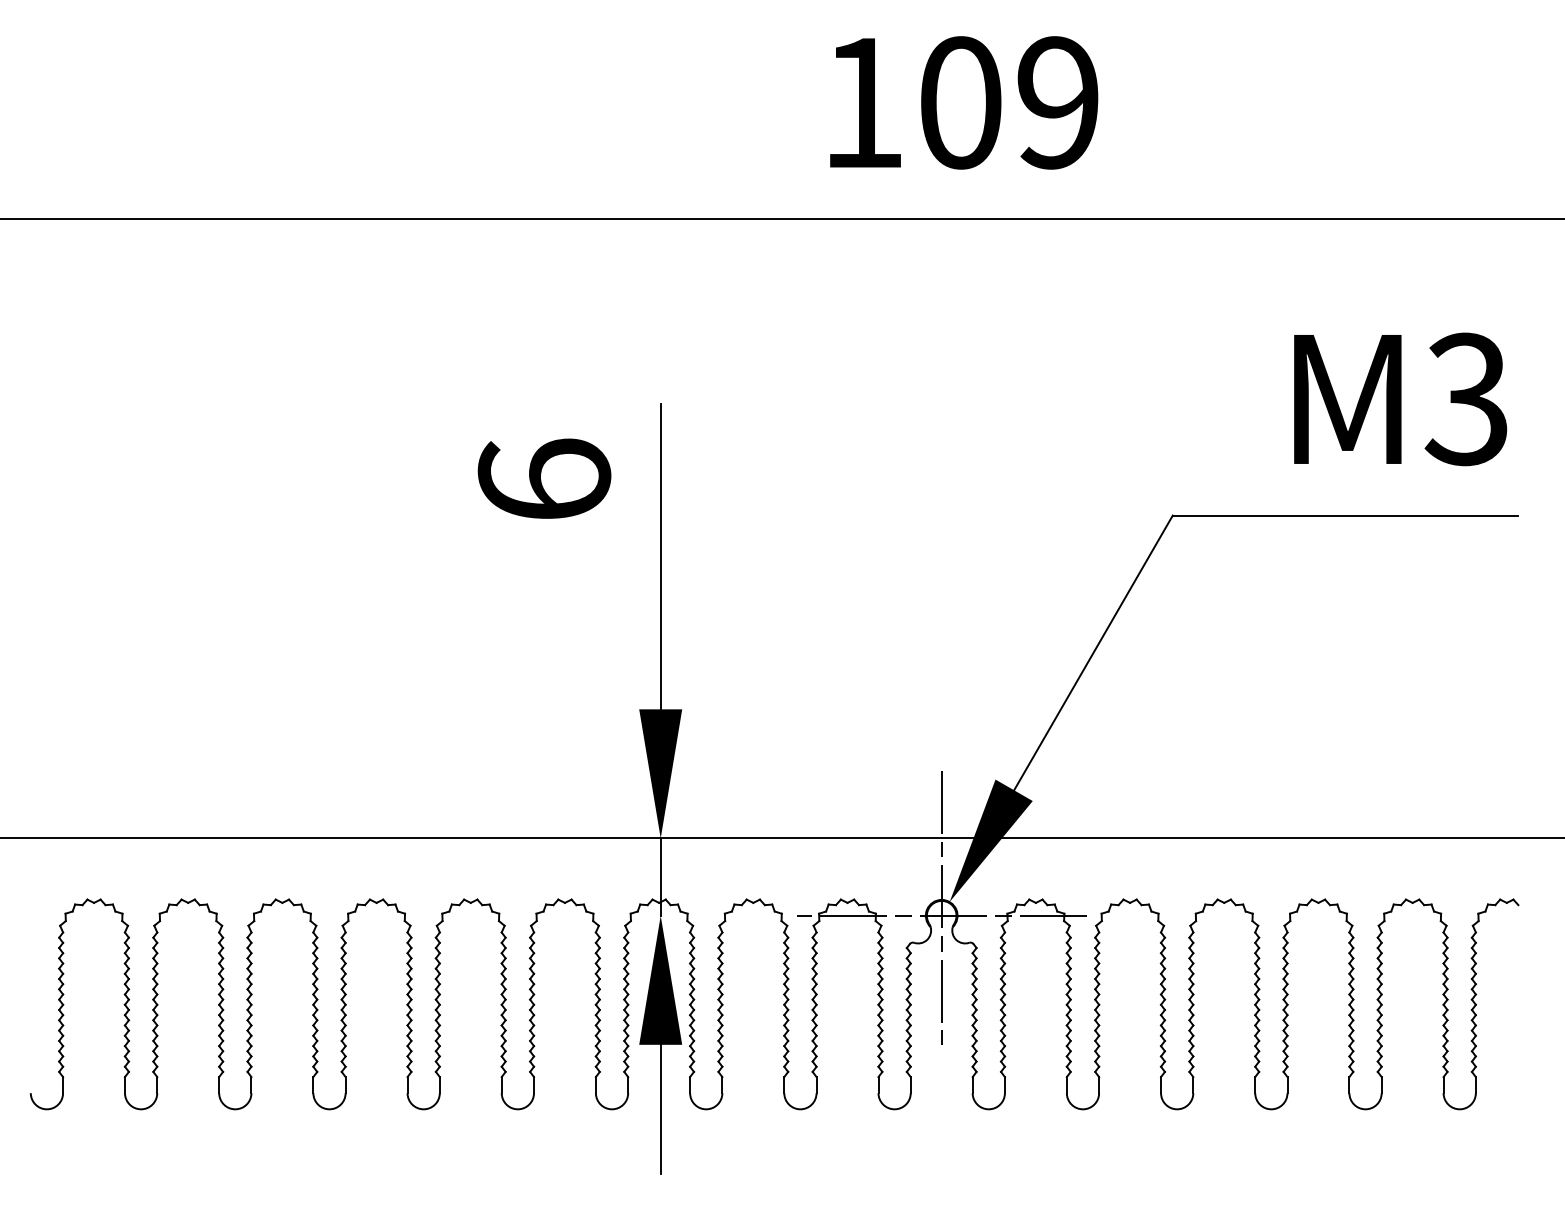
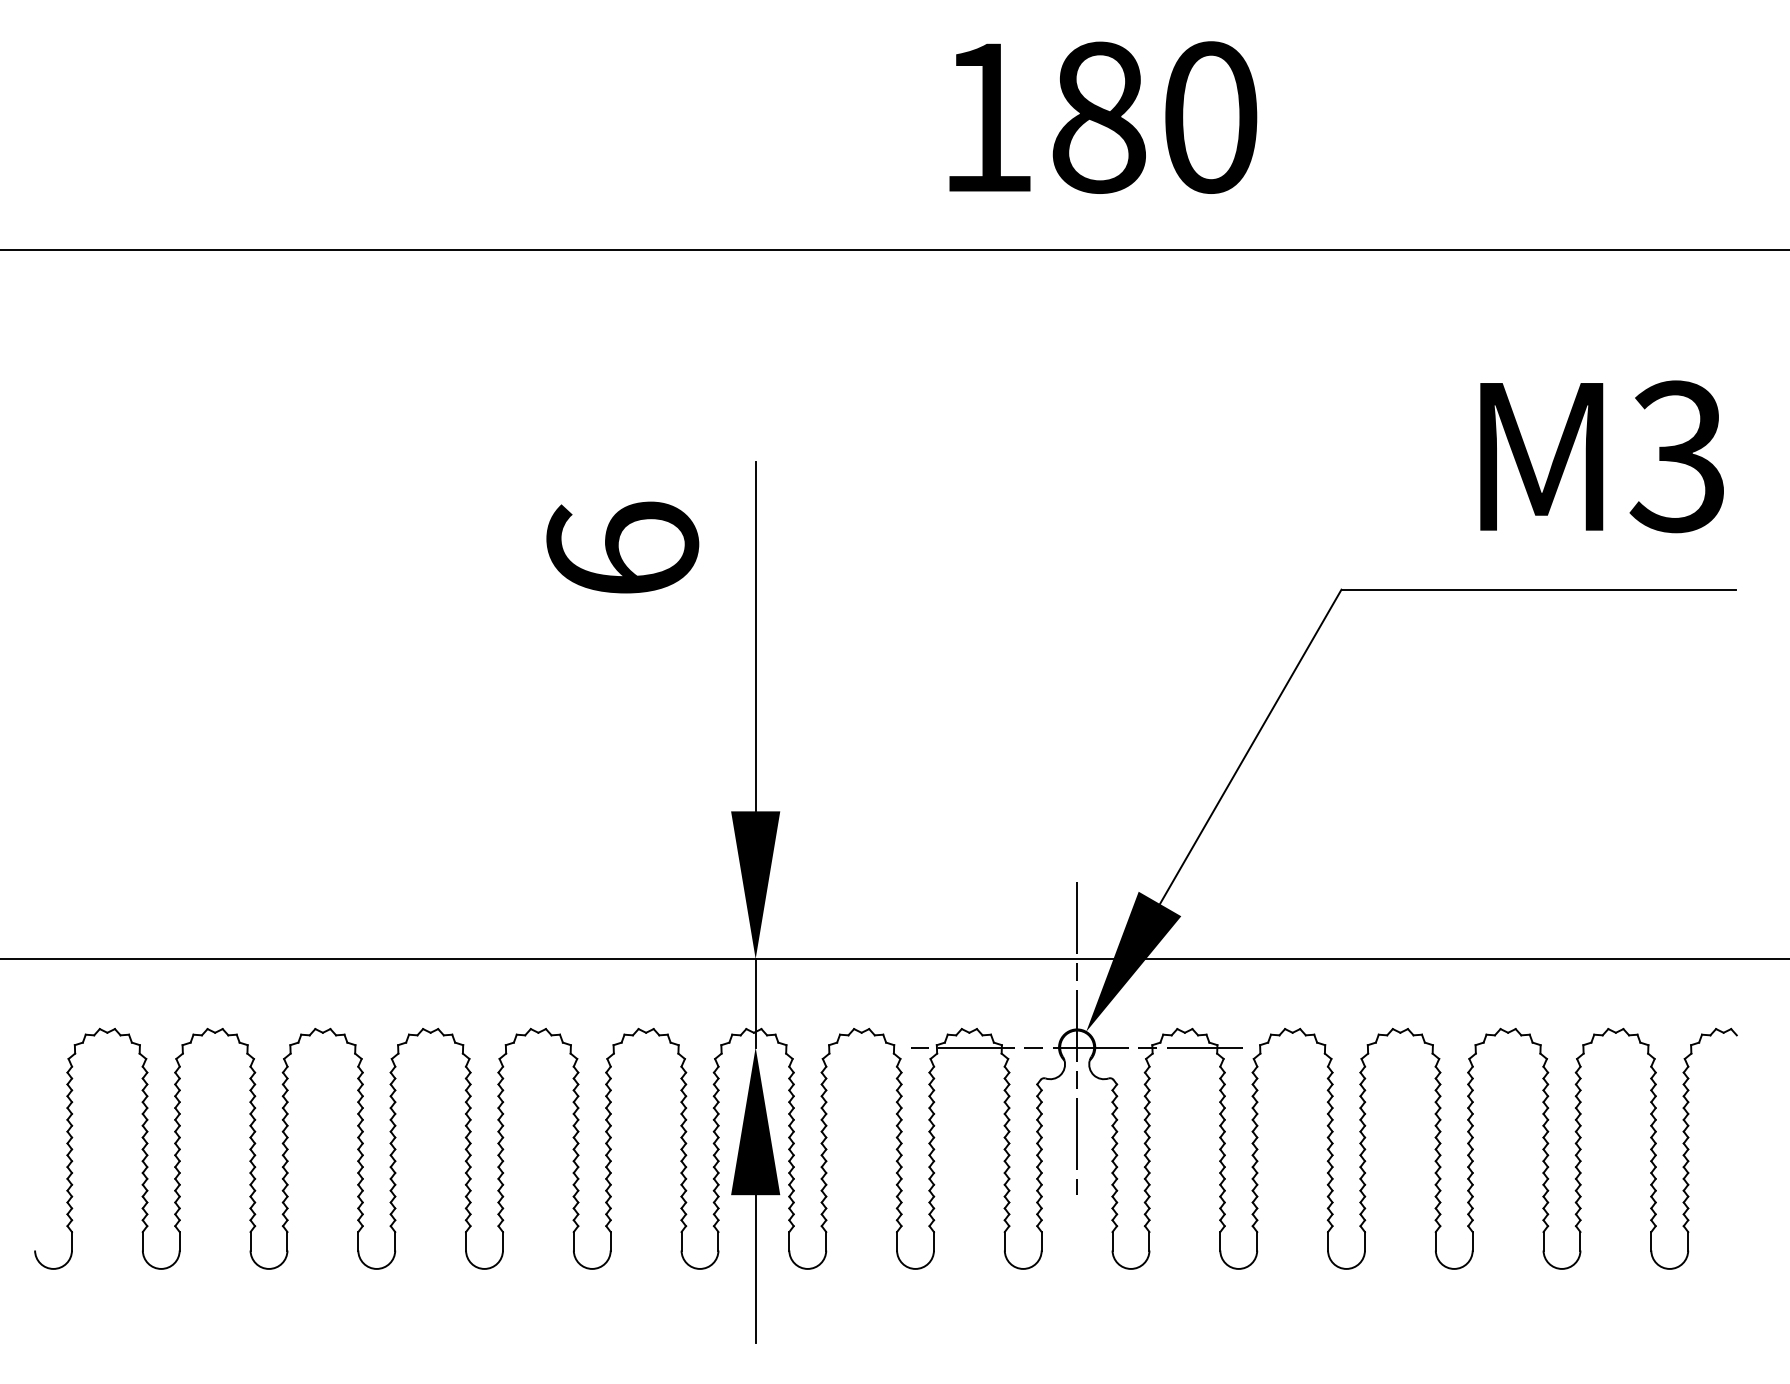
text: (1009, 102) -> (1154, 117), 109 -> 180

